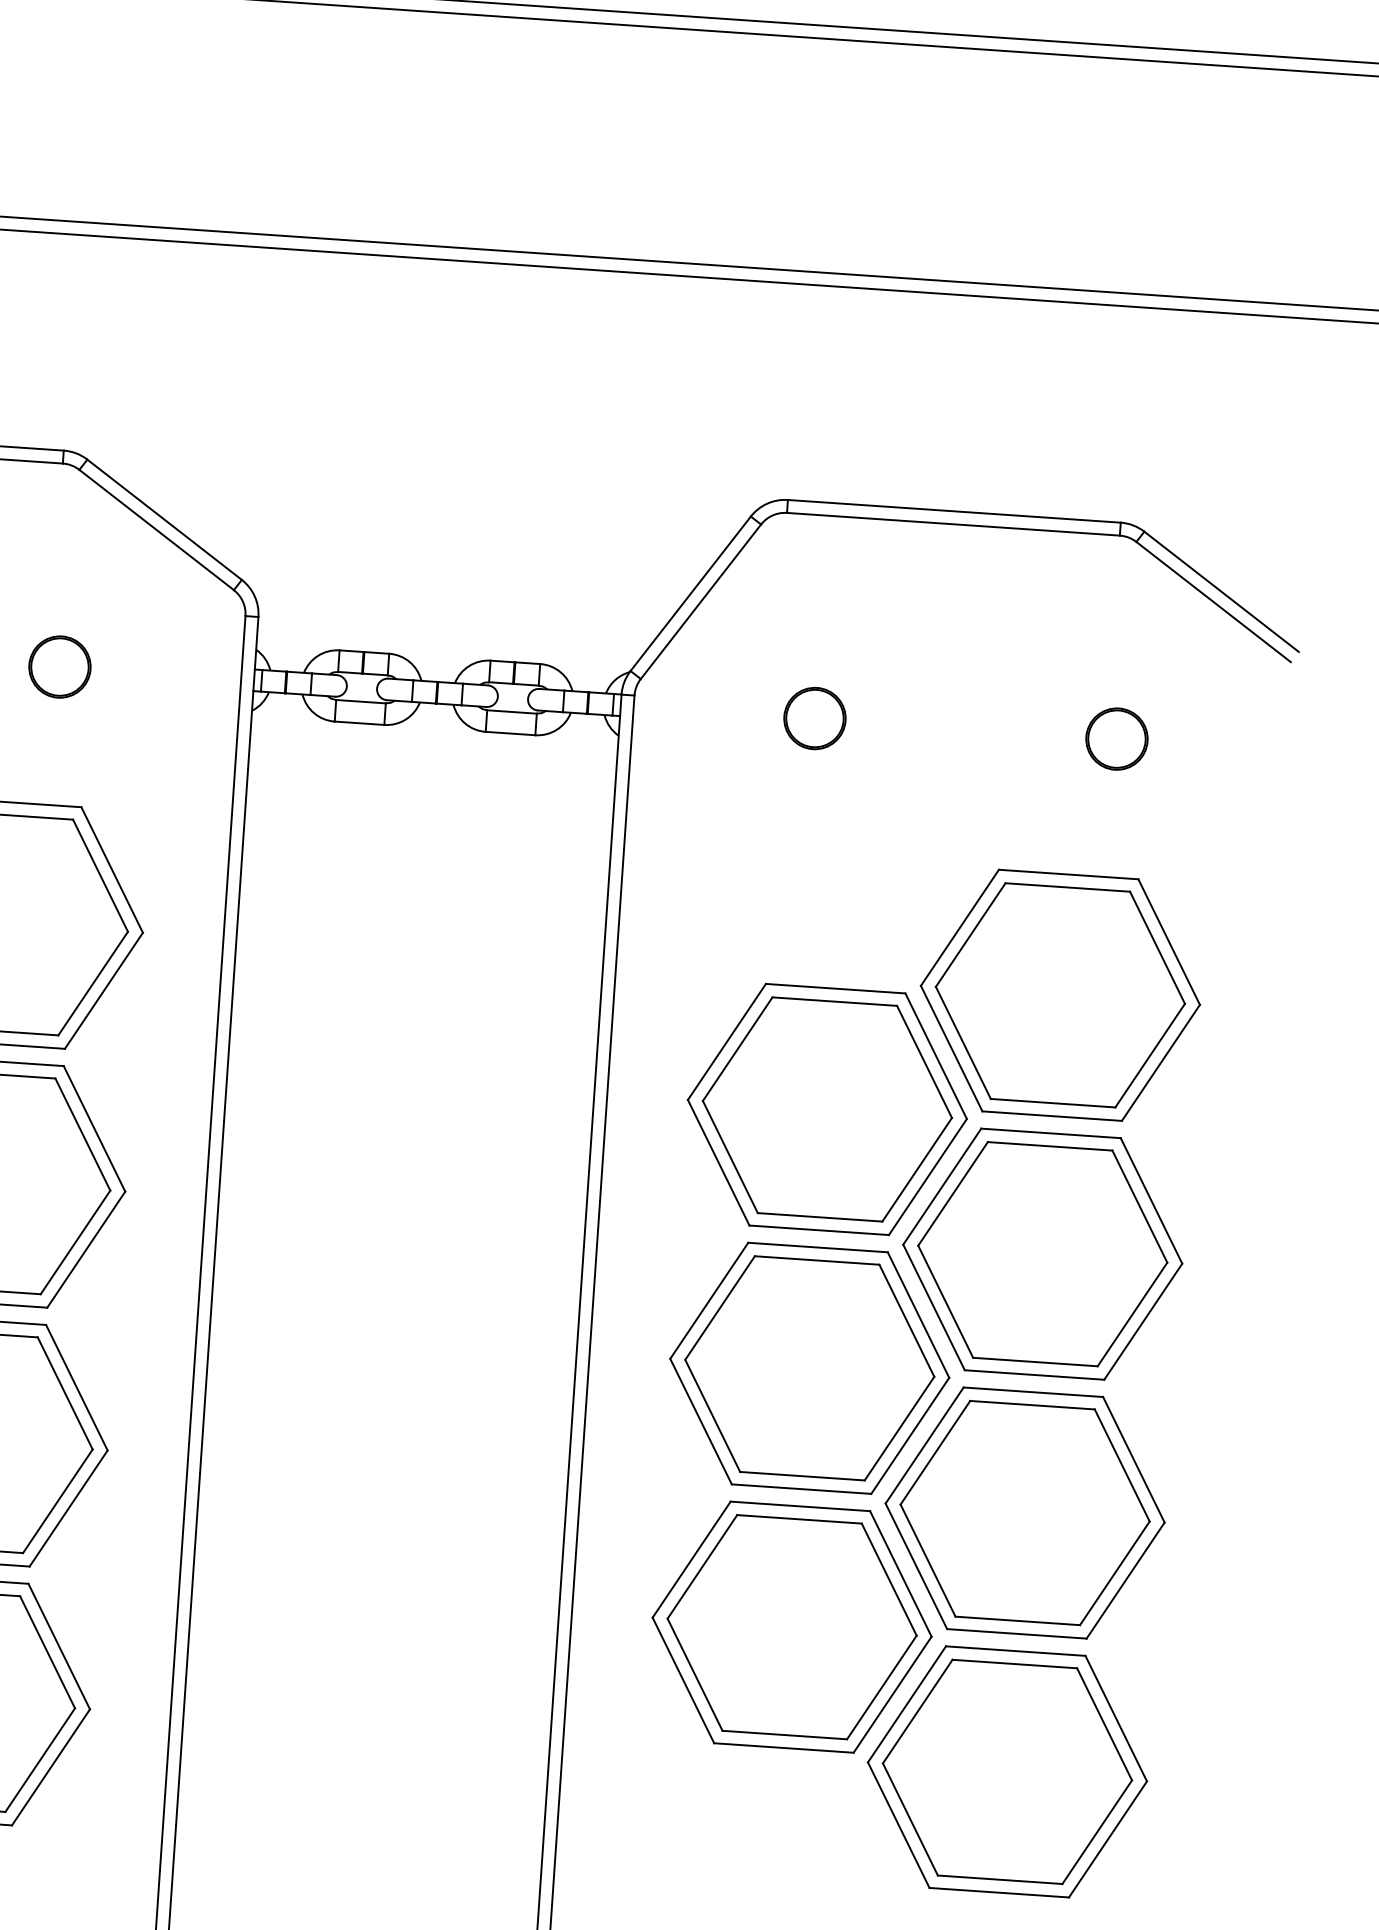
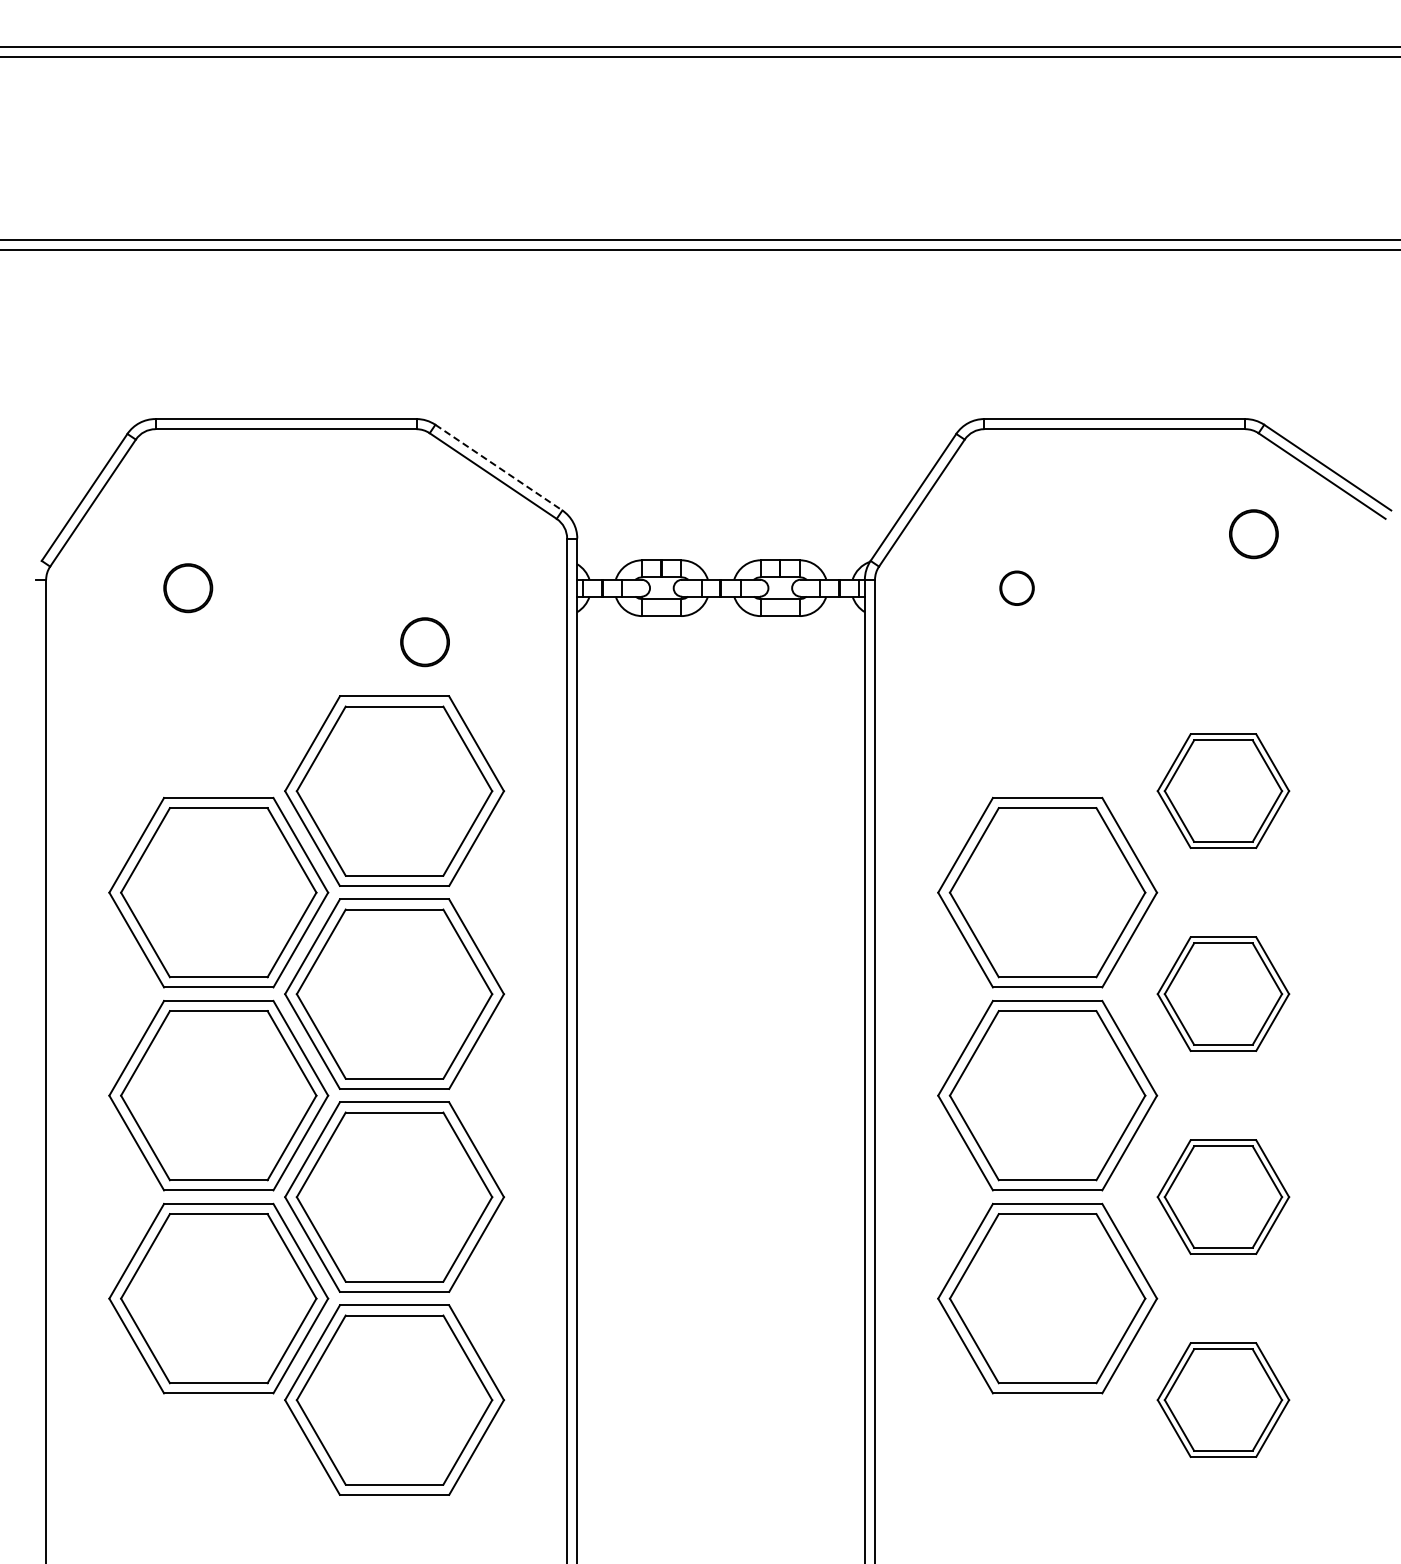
line: (164, 519) -> (498, 467), solid -> dashed
part: (59, 667) -> (424, 642), moved
part: (814, 718) -> (1016, 588), size x0.7
part: (1116, 739) -> (1253, 534), moved
part: (1060, 994) -> (1223, 790), size x0.6
part: (1042, 1253) -> (1223, 993), size x0.6
part: (1025, 1512) -> (1223, 1196), size x0.6
part: (1007, 1771) -> (1223, 1399), size x0.6

